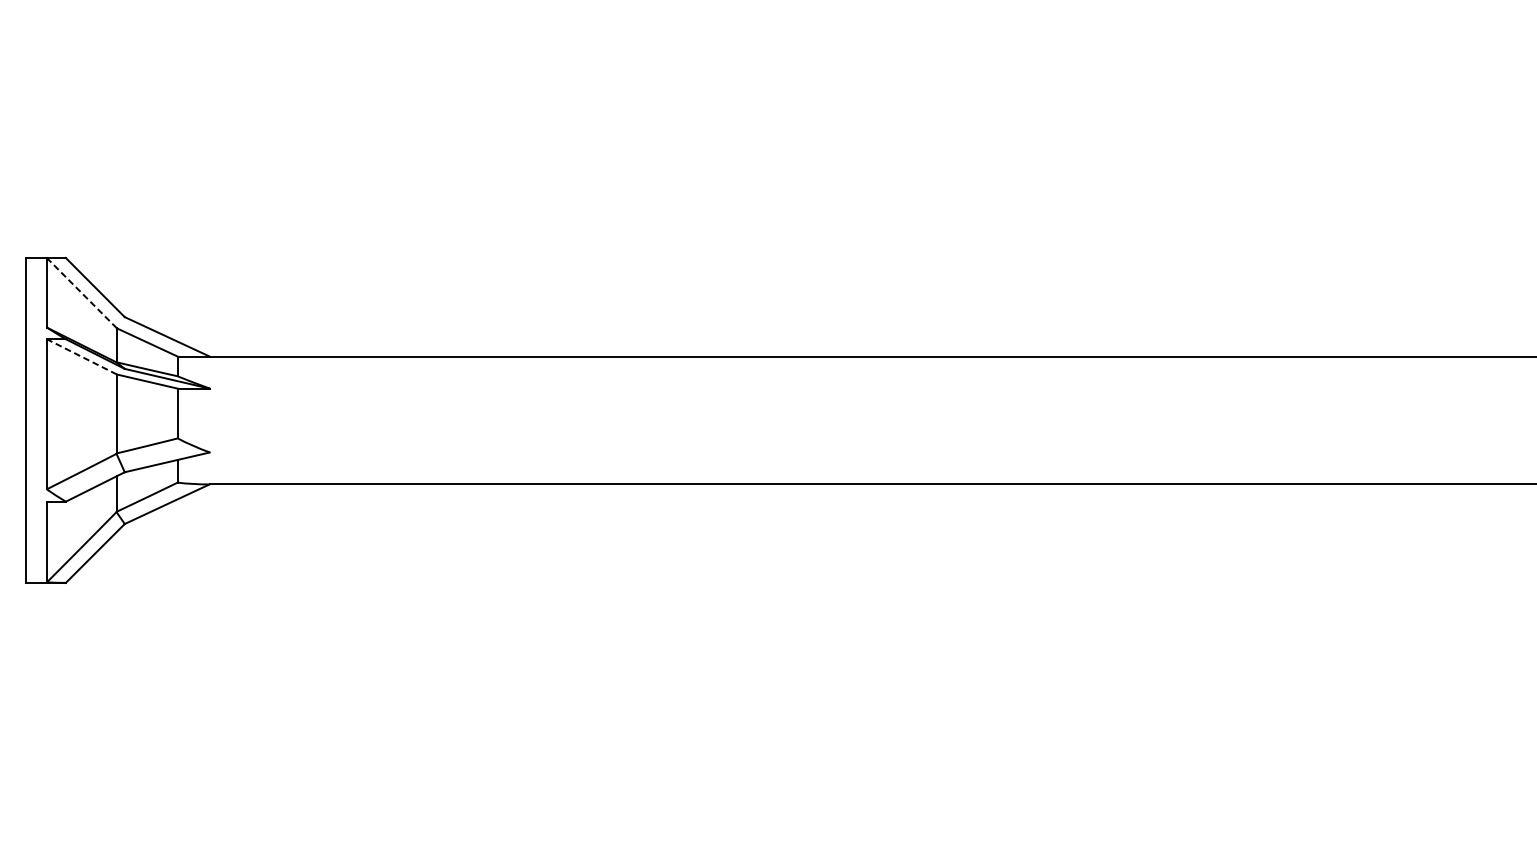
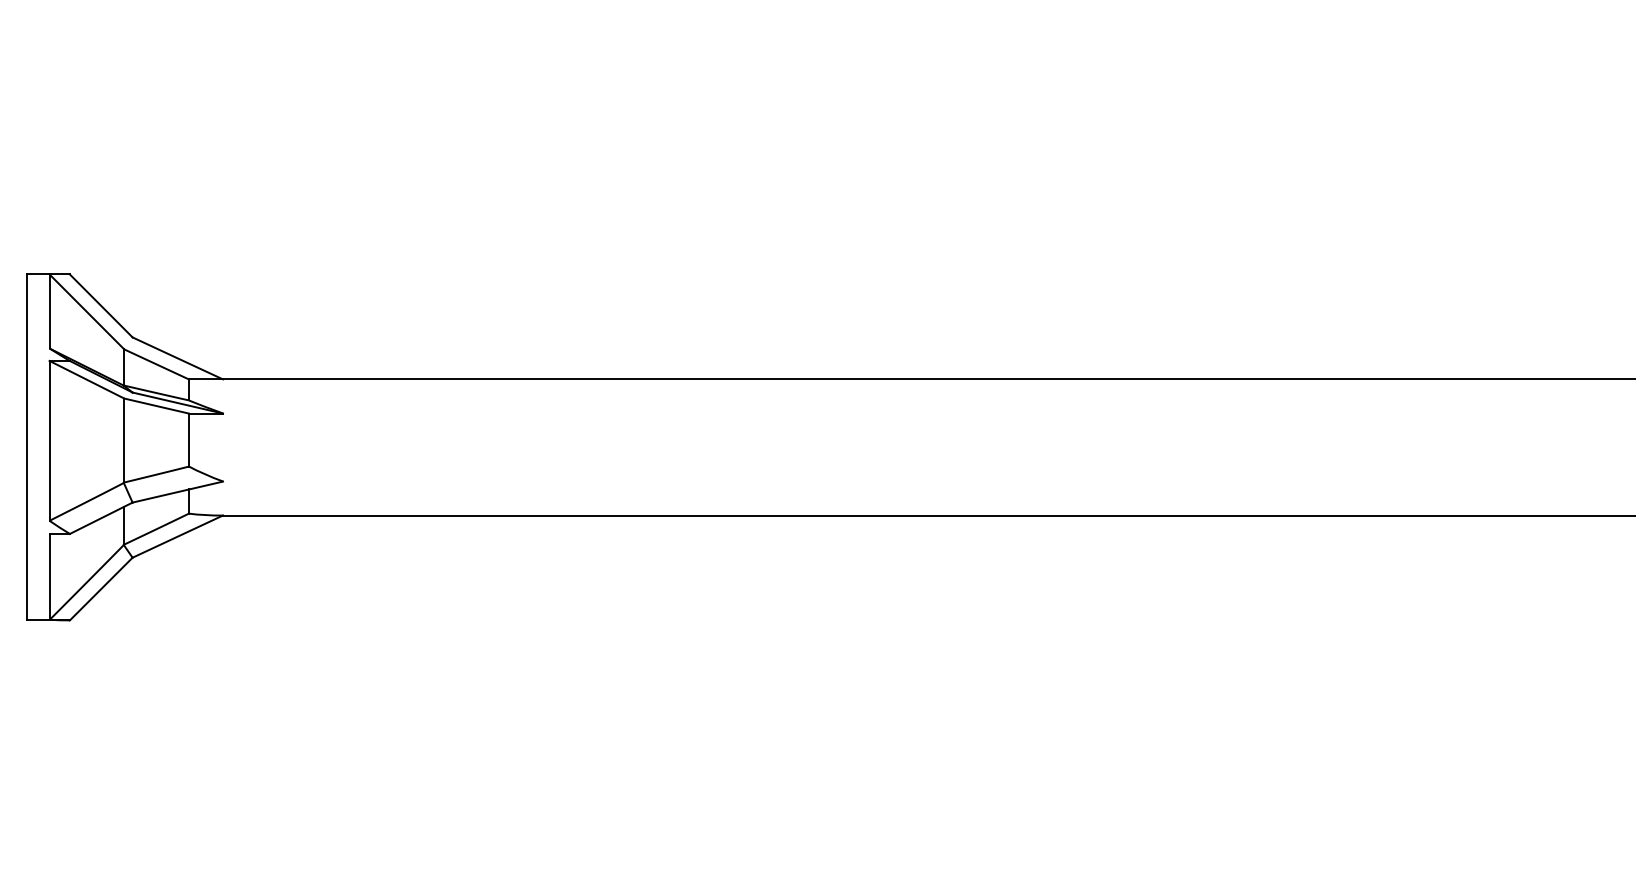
line: (81, 292) -> (86, 311), dashed -> solid
line: (81, 356) -> (86, 379), dashed -> solid

